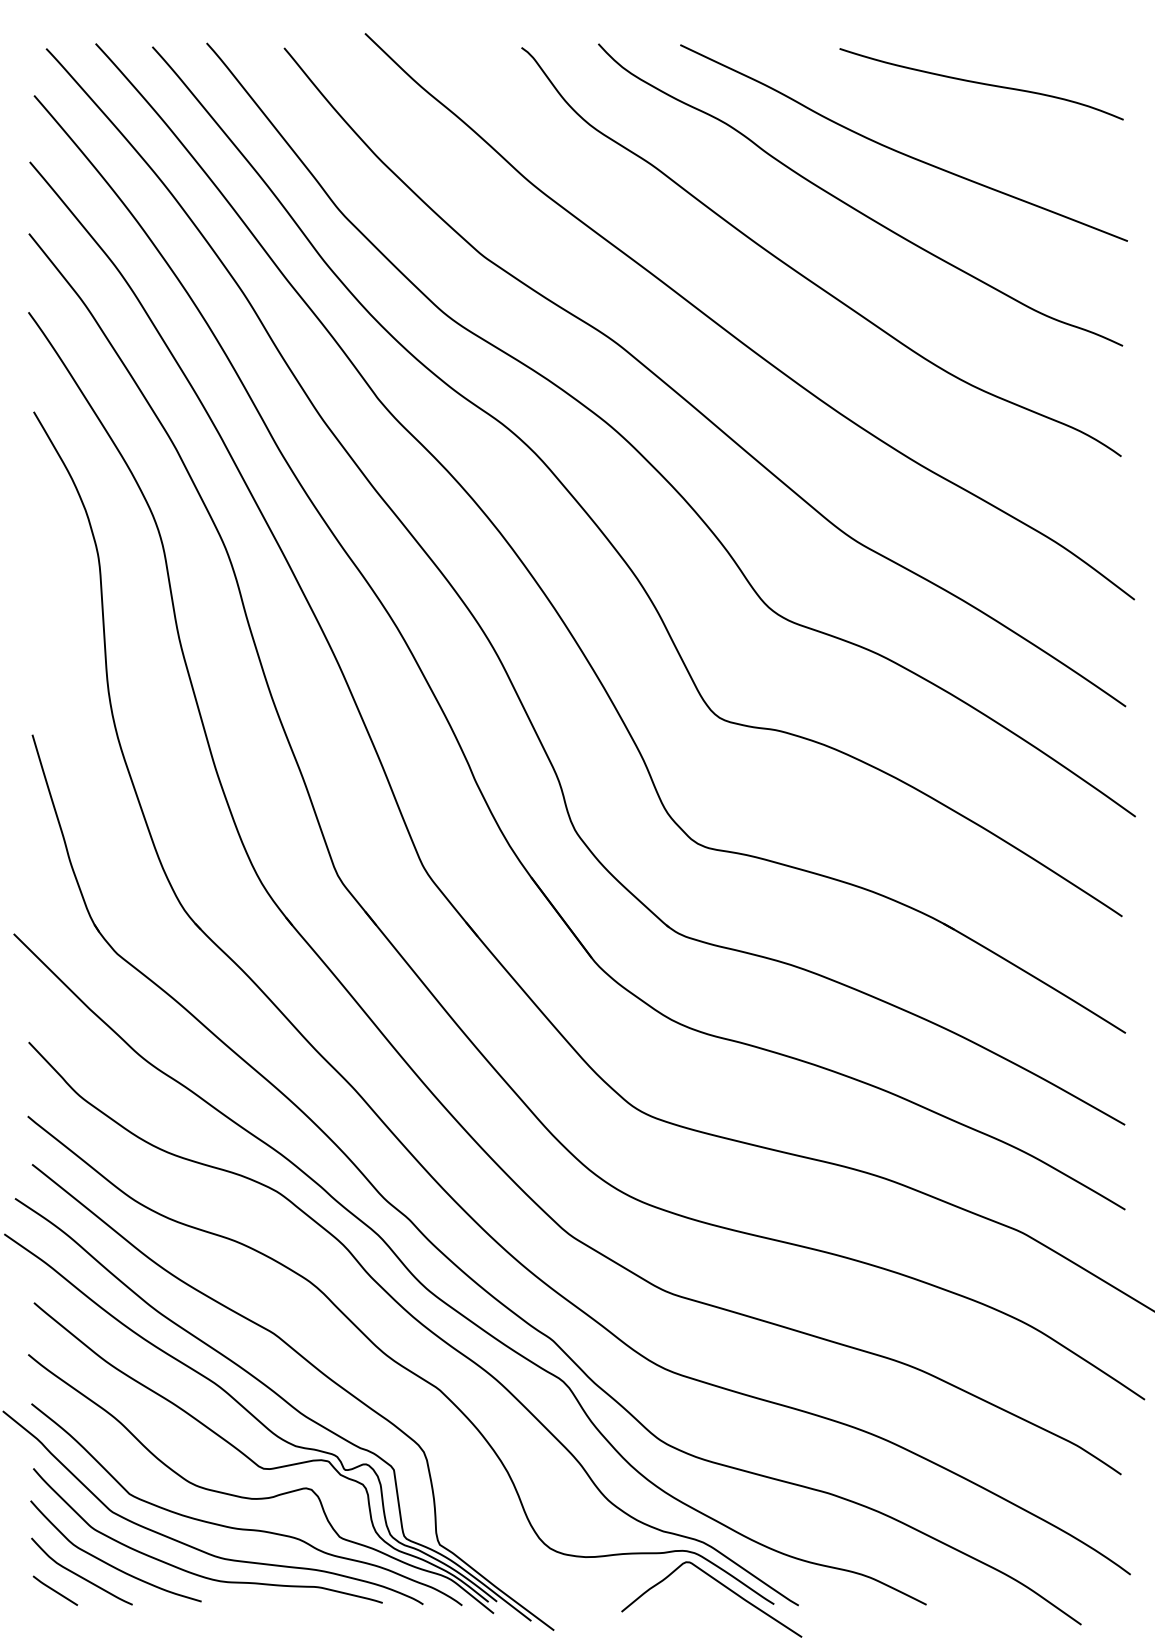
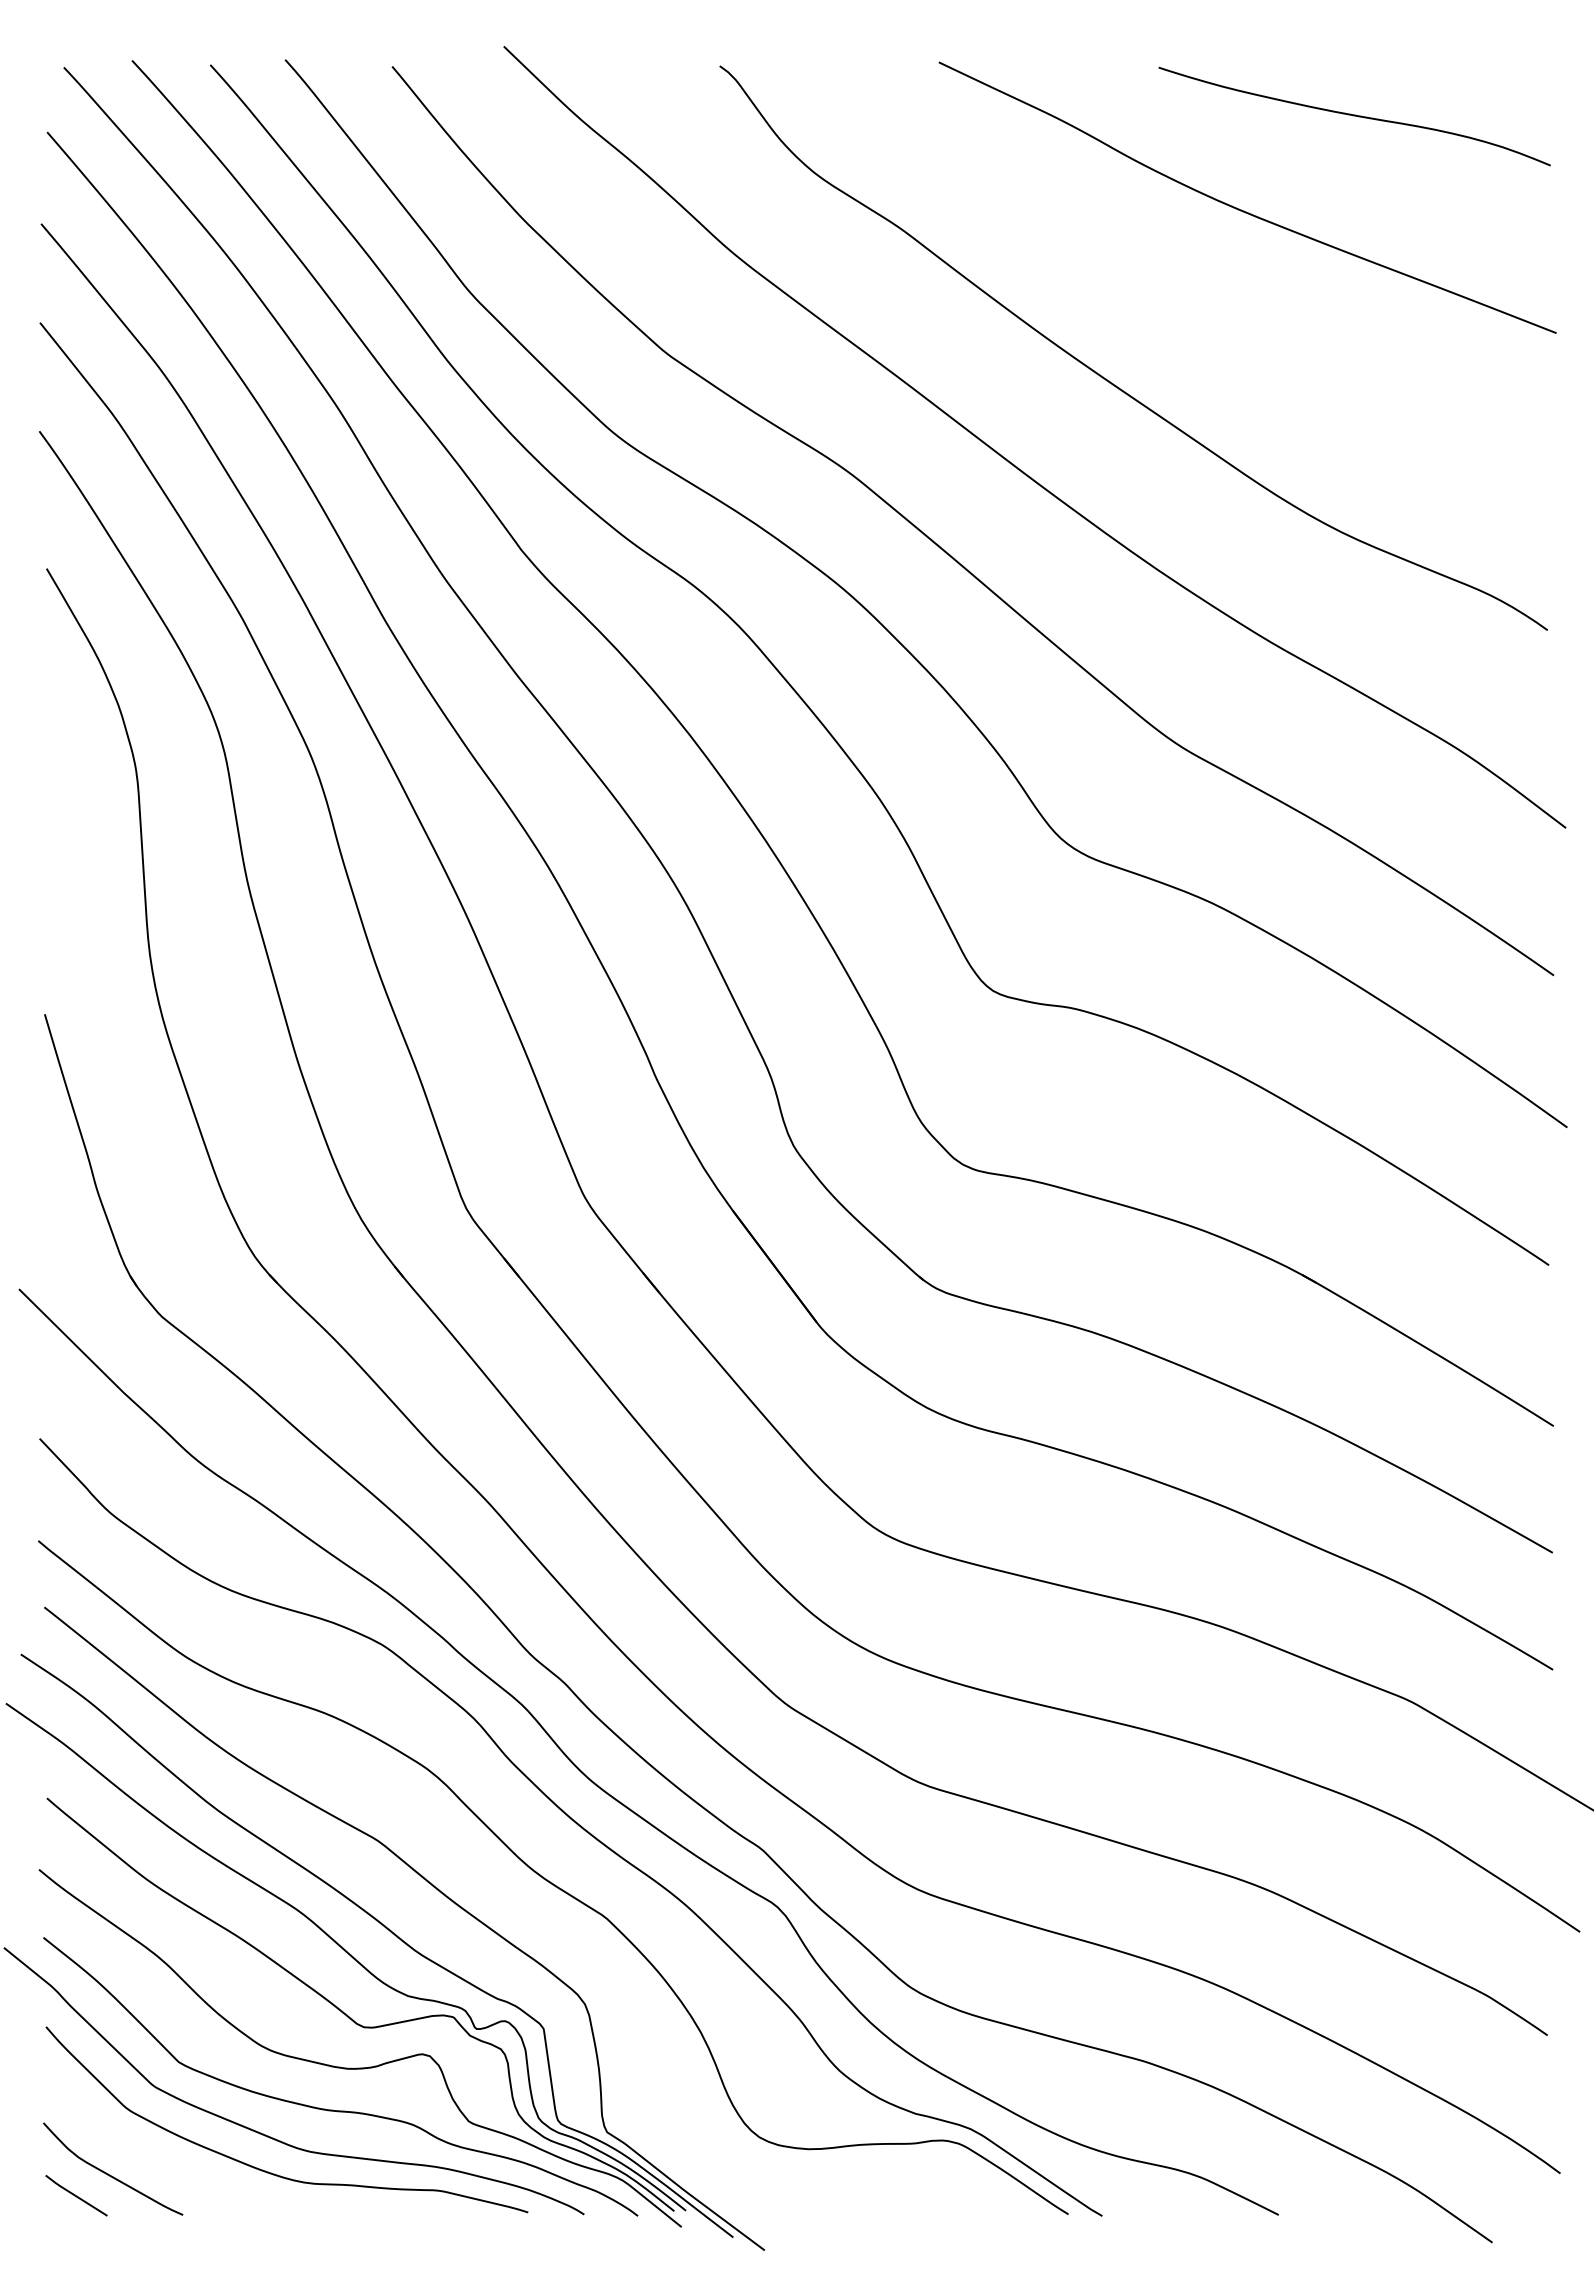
curve: (852, 206) -> (1176, 285), removed
curve: (110, 1564) -> (152, 2159), removed
curve: (723, 1586) -> (998, 2189), removed

